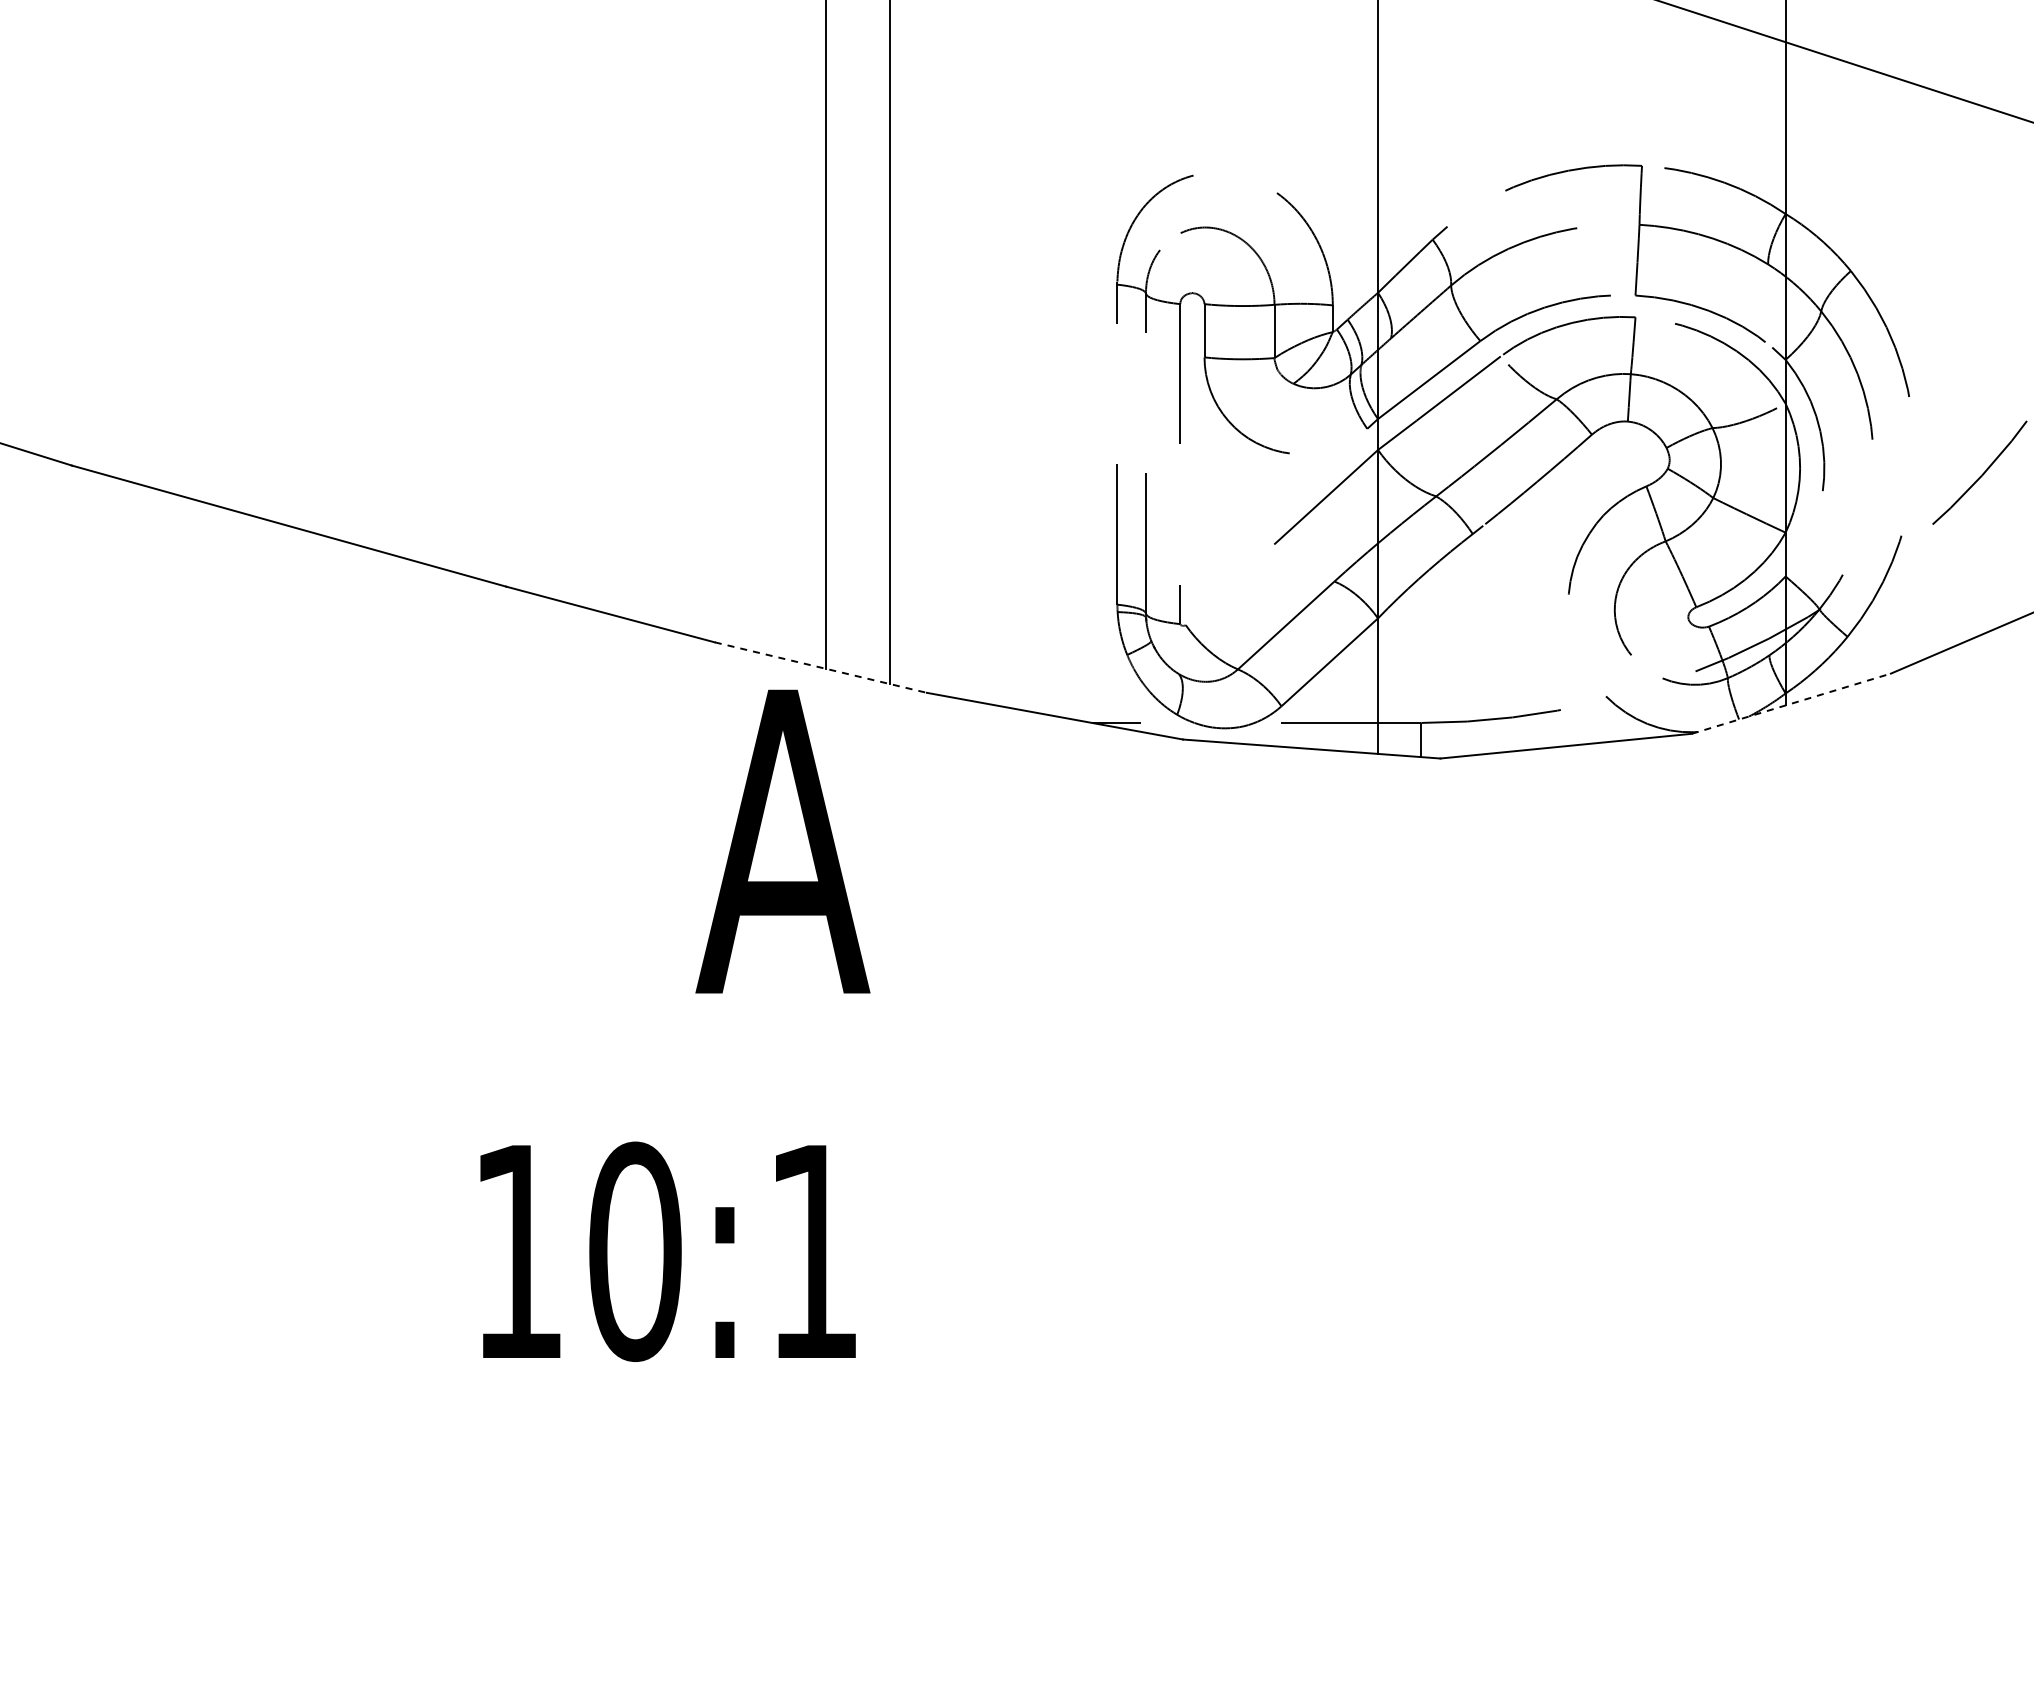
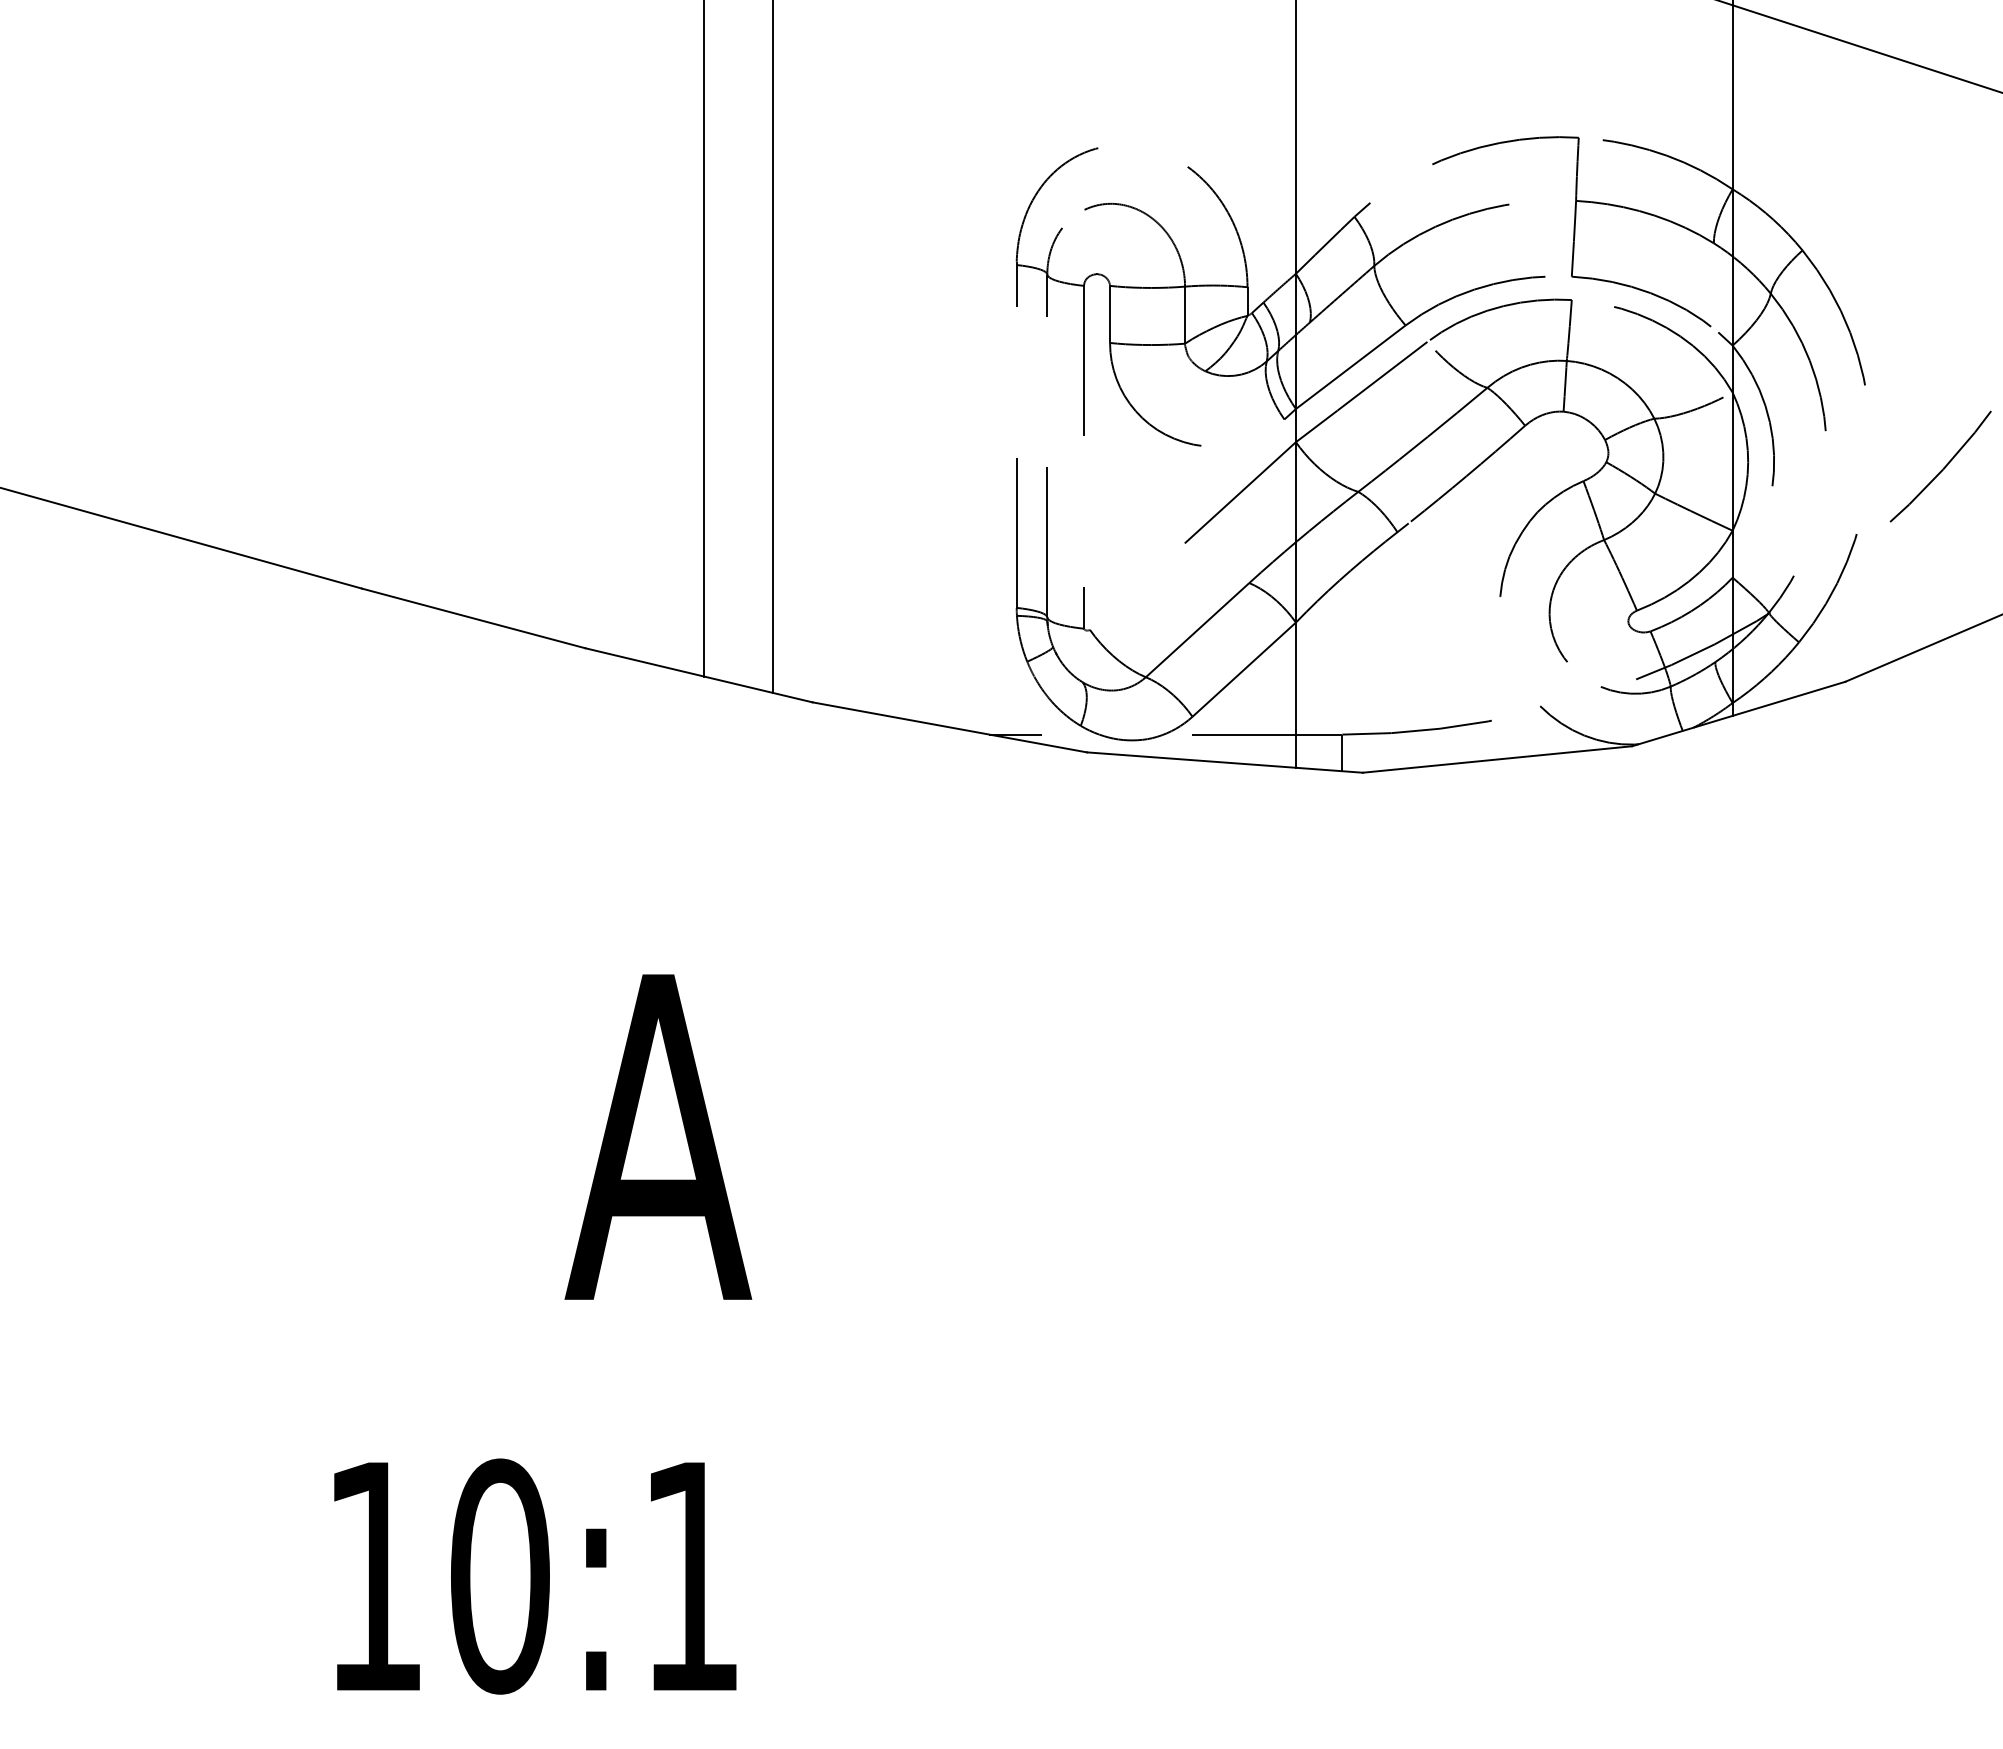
line: (820, 667) -> (698, 675), dashed -> solid
line: (1791, 703) -> (1738, 713), dashed -> solid
text: (675, 1025) -> (543, 1334), moved

